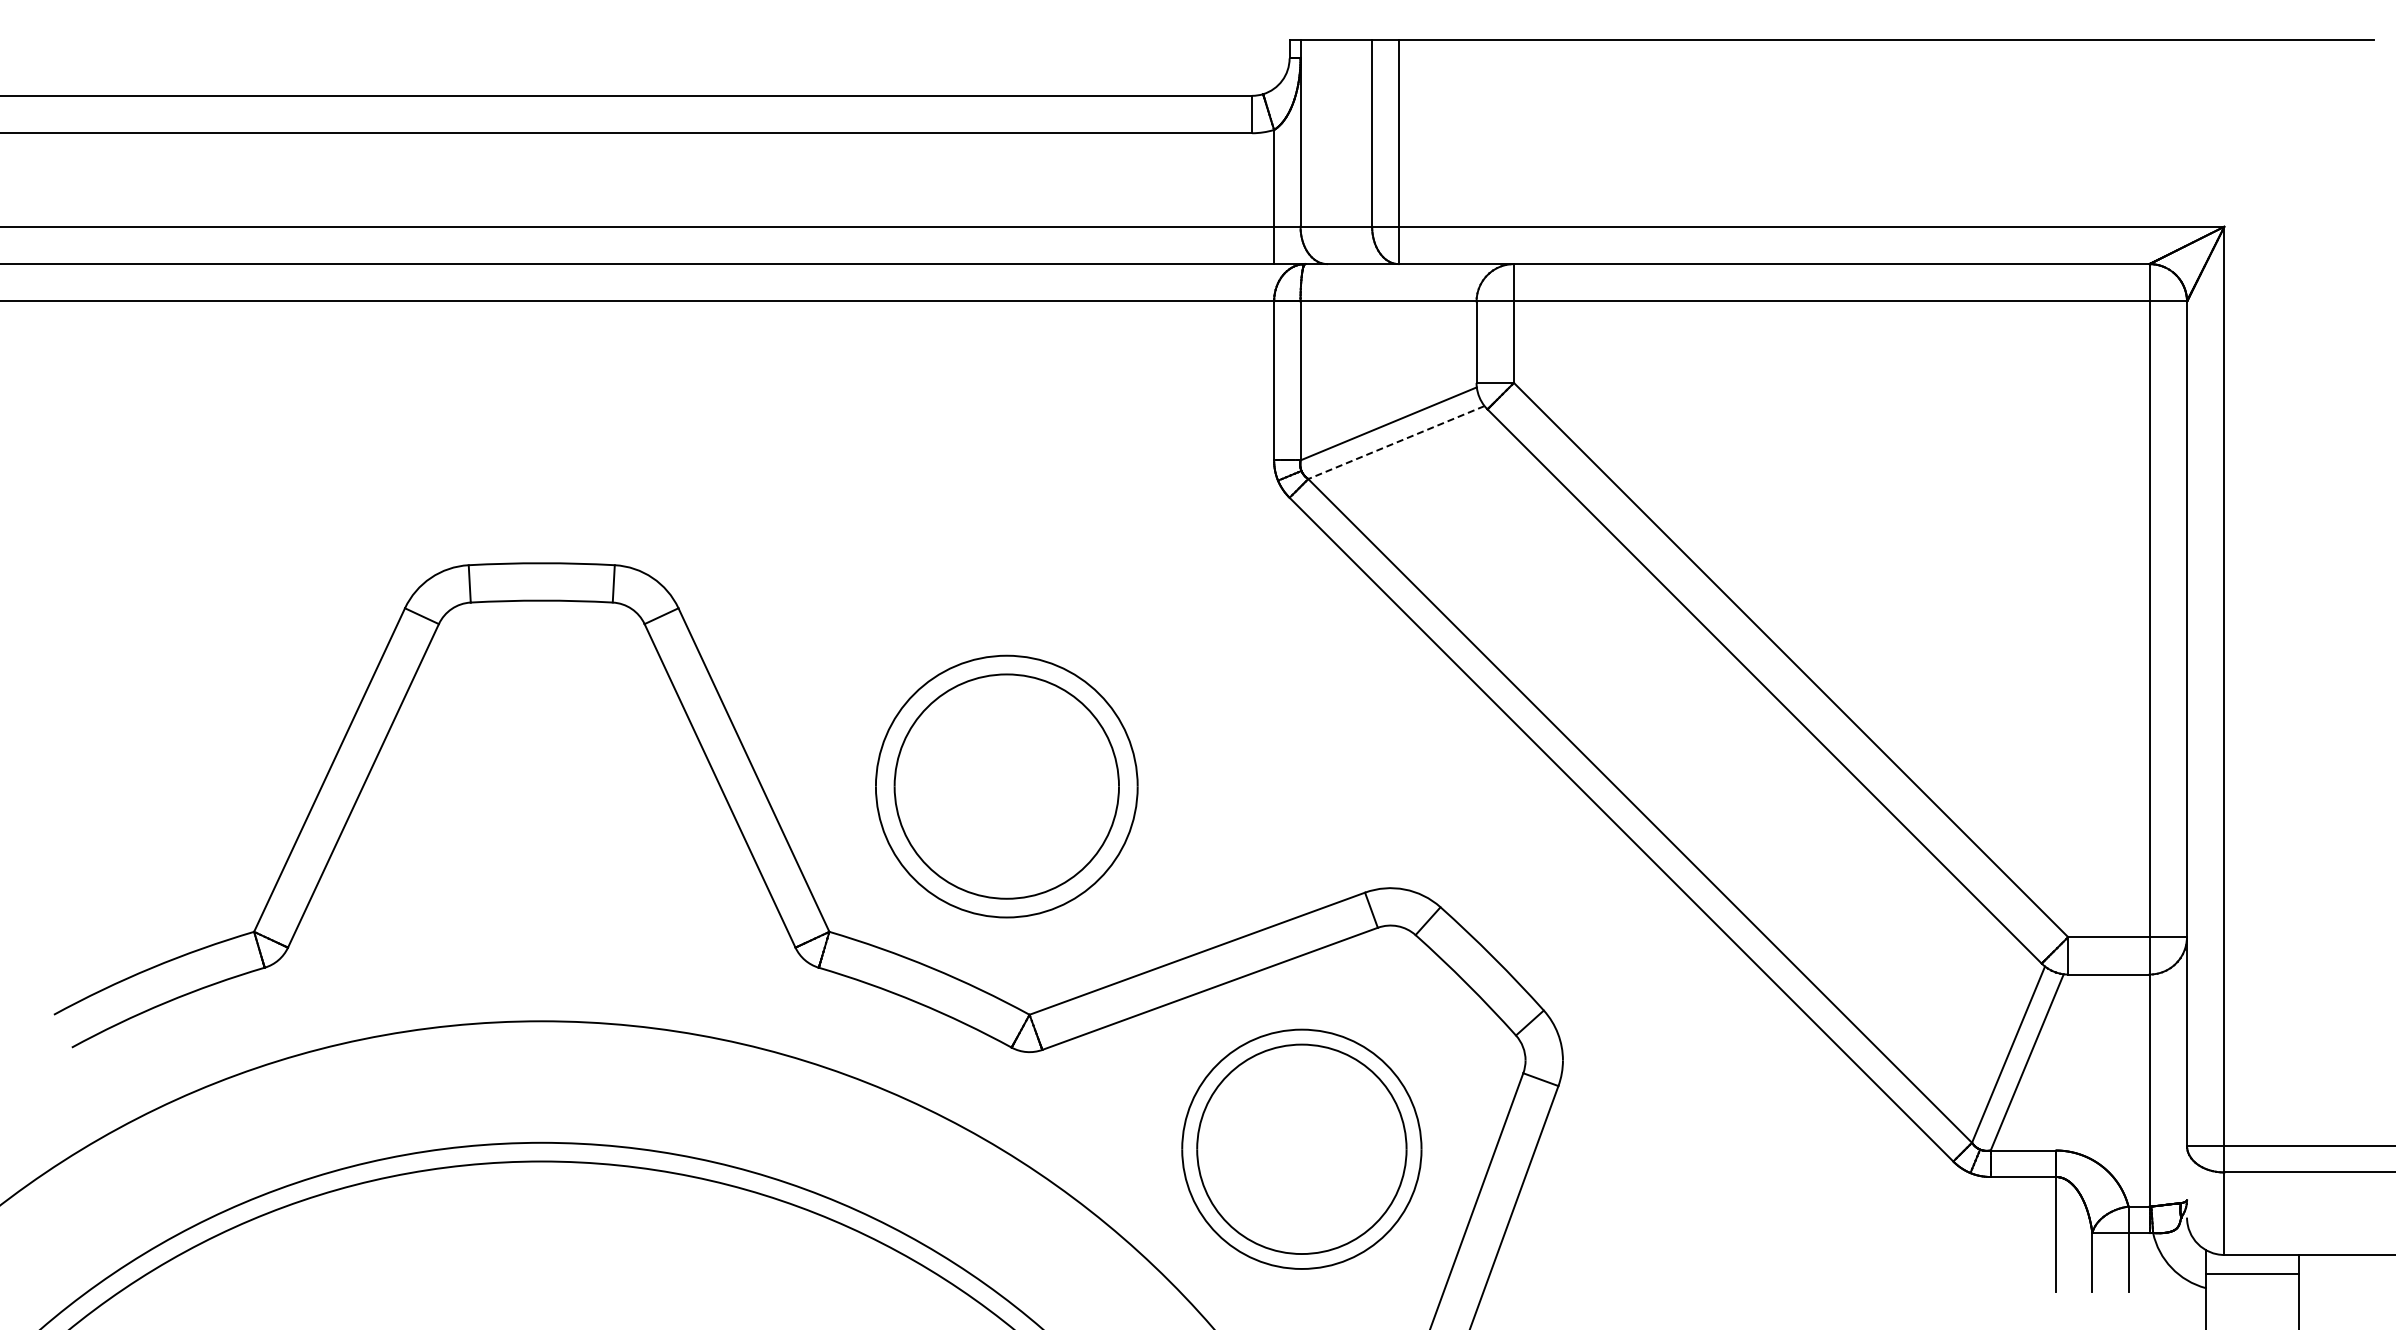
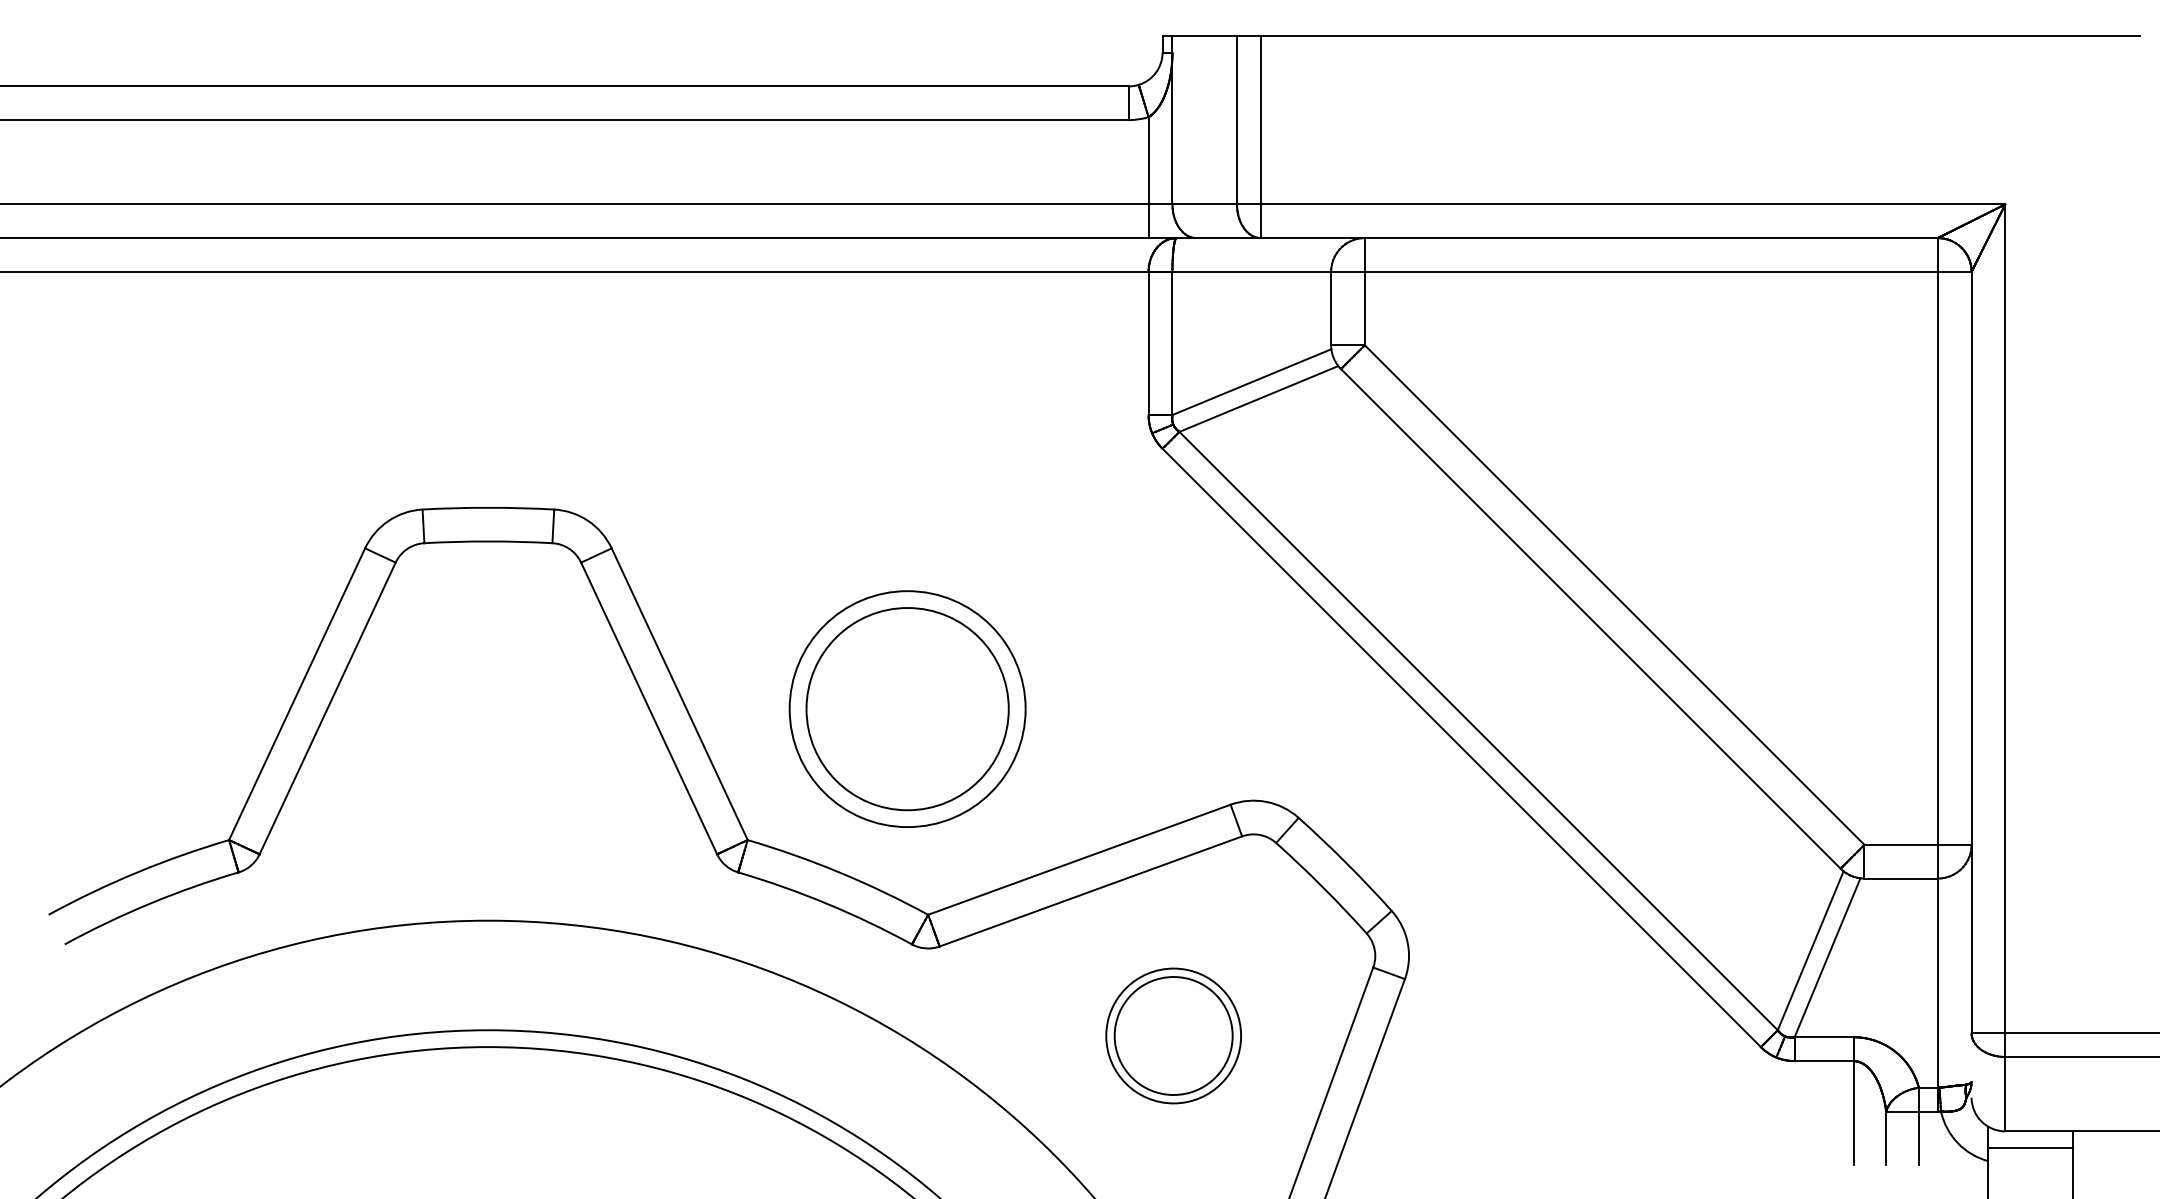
line: (1395, 442) -> (1258, 398), dashed -> solid
part: (1301, 1148) -> (1173, 1035), size x0.62

